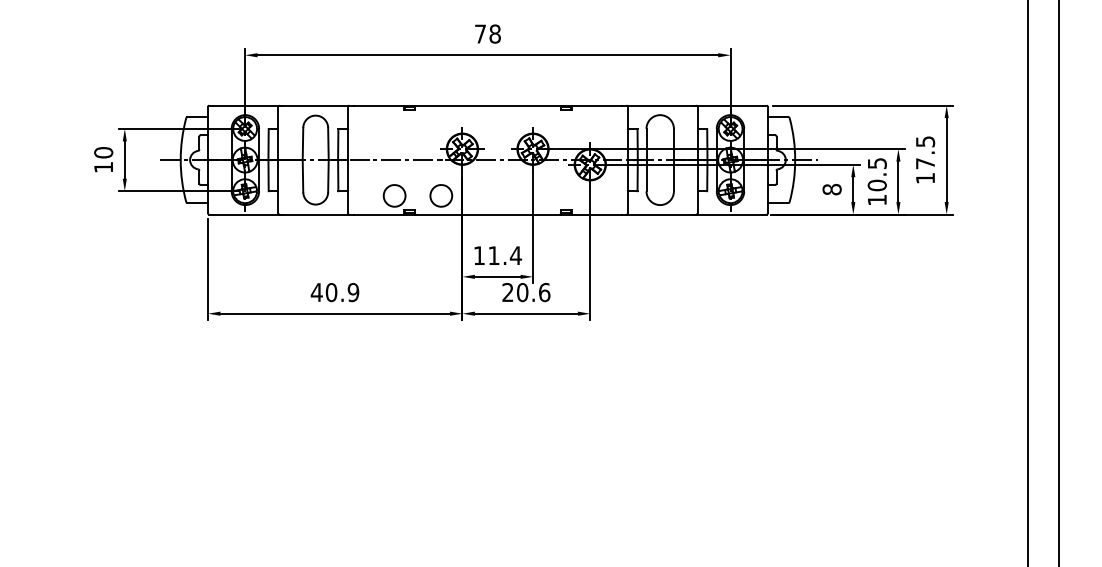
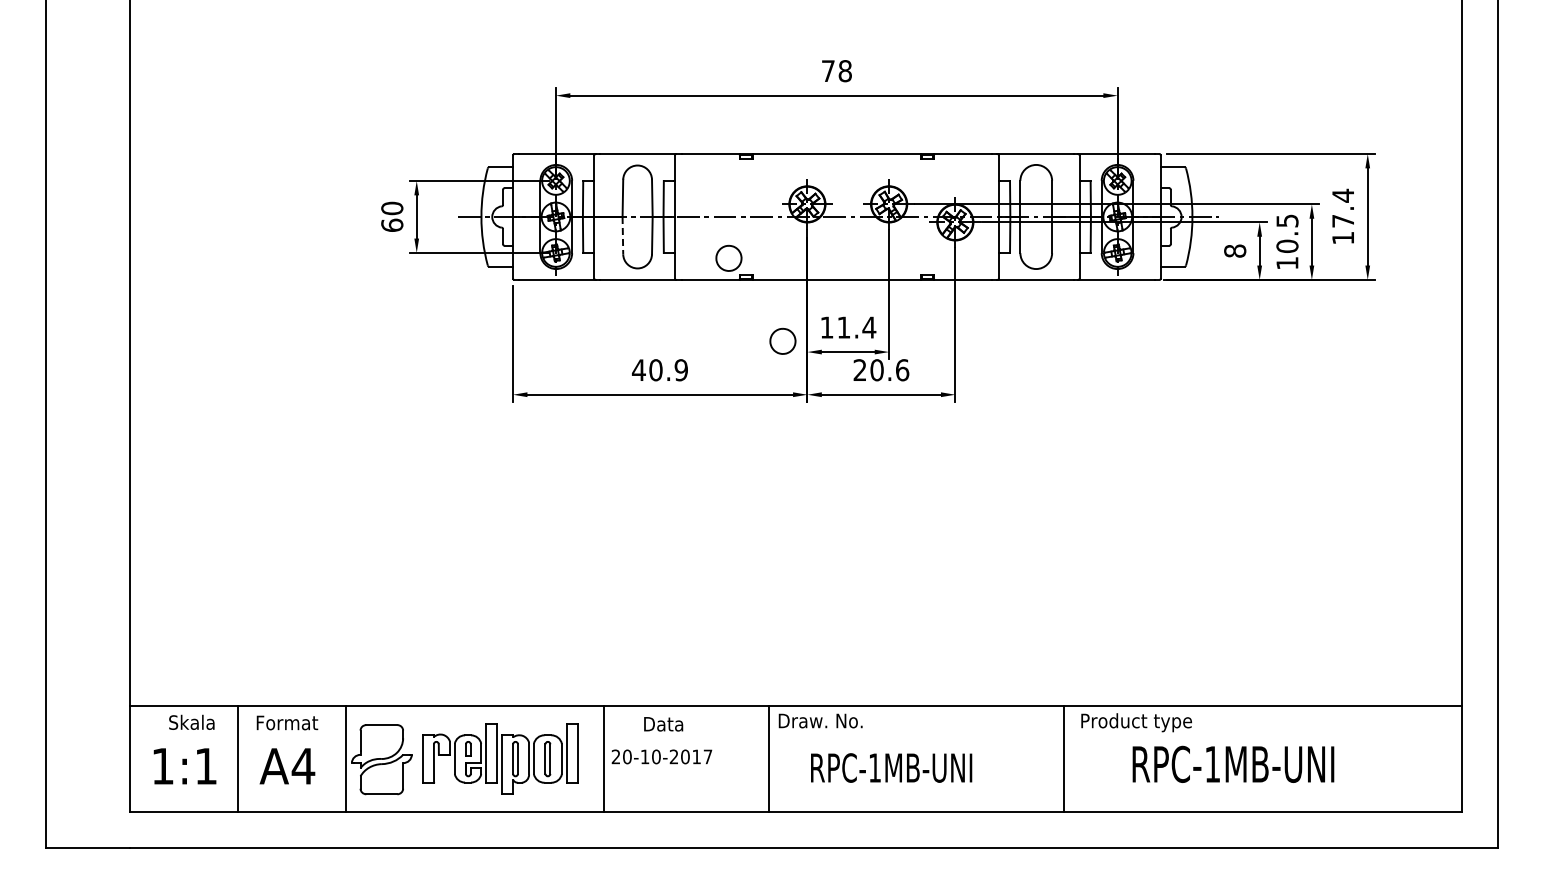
text: (925, 141) -> (1343, 195), 17.5 -> 17.4
text: (103, 166) -> (392, 224), 10 -> 60
line: (302, 176) -> (622, 235), solid -> dashed
part: (440, 195) -> (782, 340), moved

